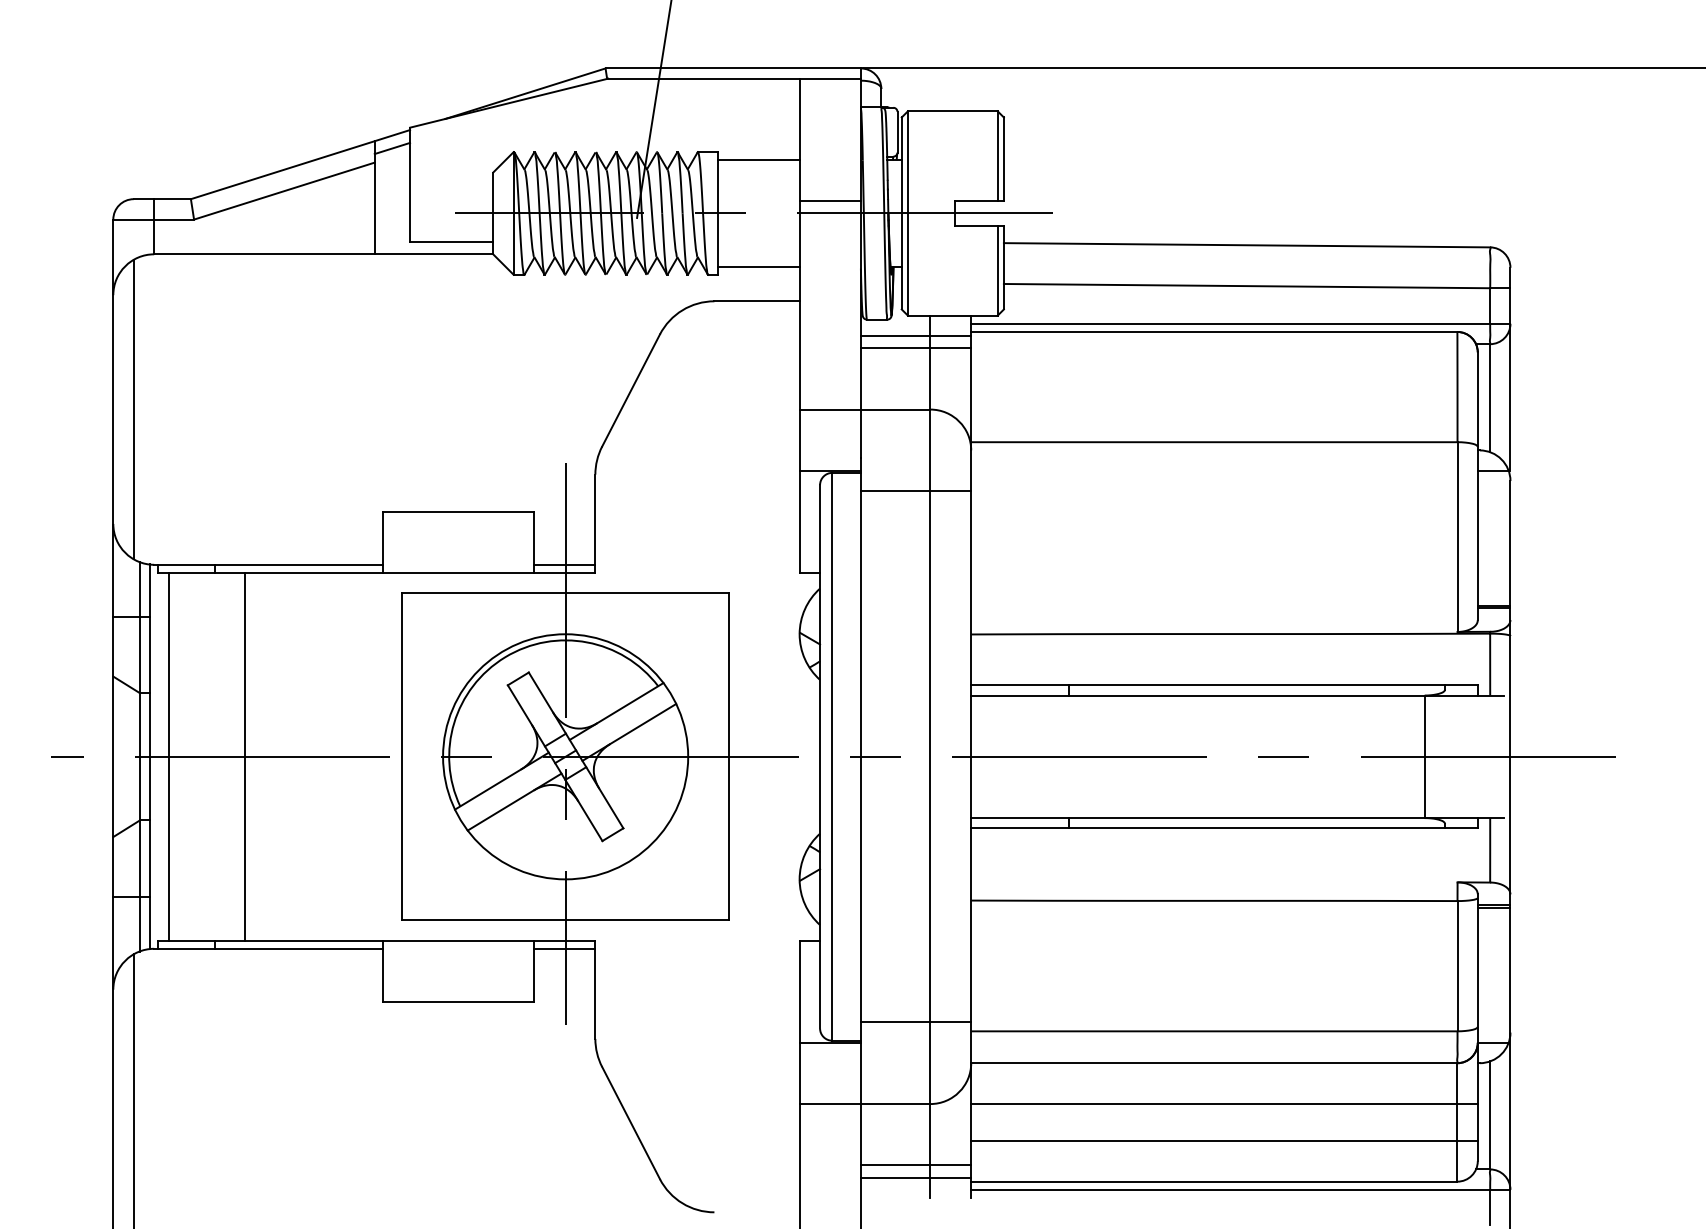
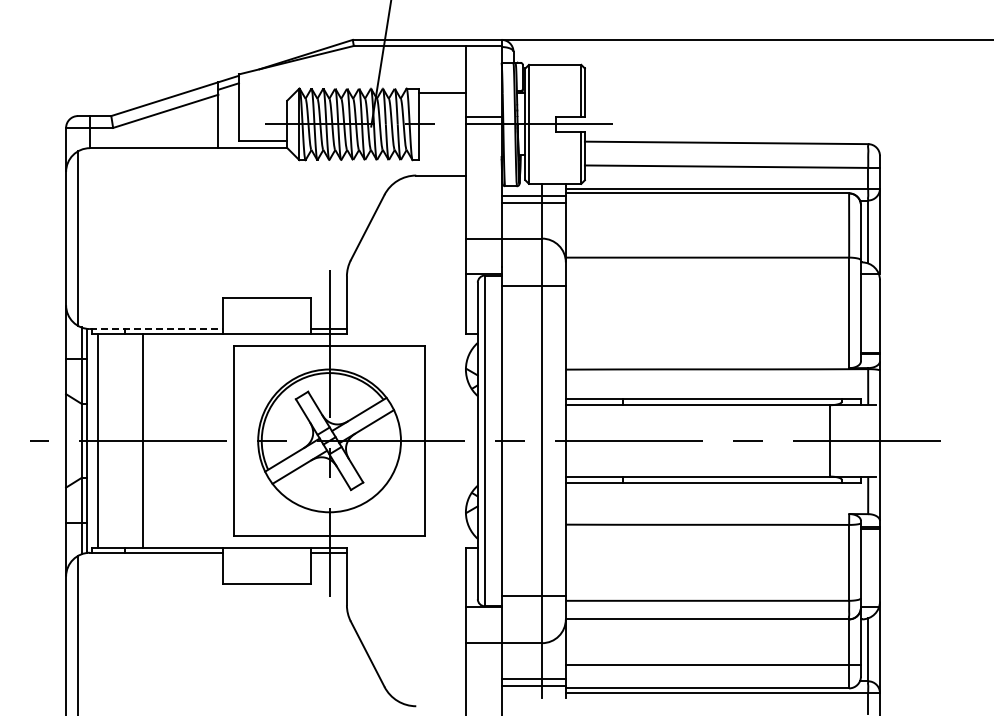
line: (757, 266) -> (441, 155), removed
line: (268, 565) -> (156, 329), solid -> dashed
line: (1222, 1104) -> (712, 643), removed

